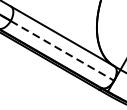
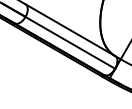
line: (62, 50) -> (70, 42), dashed -> solid

